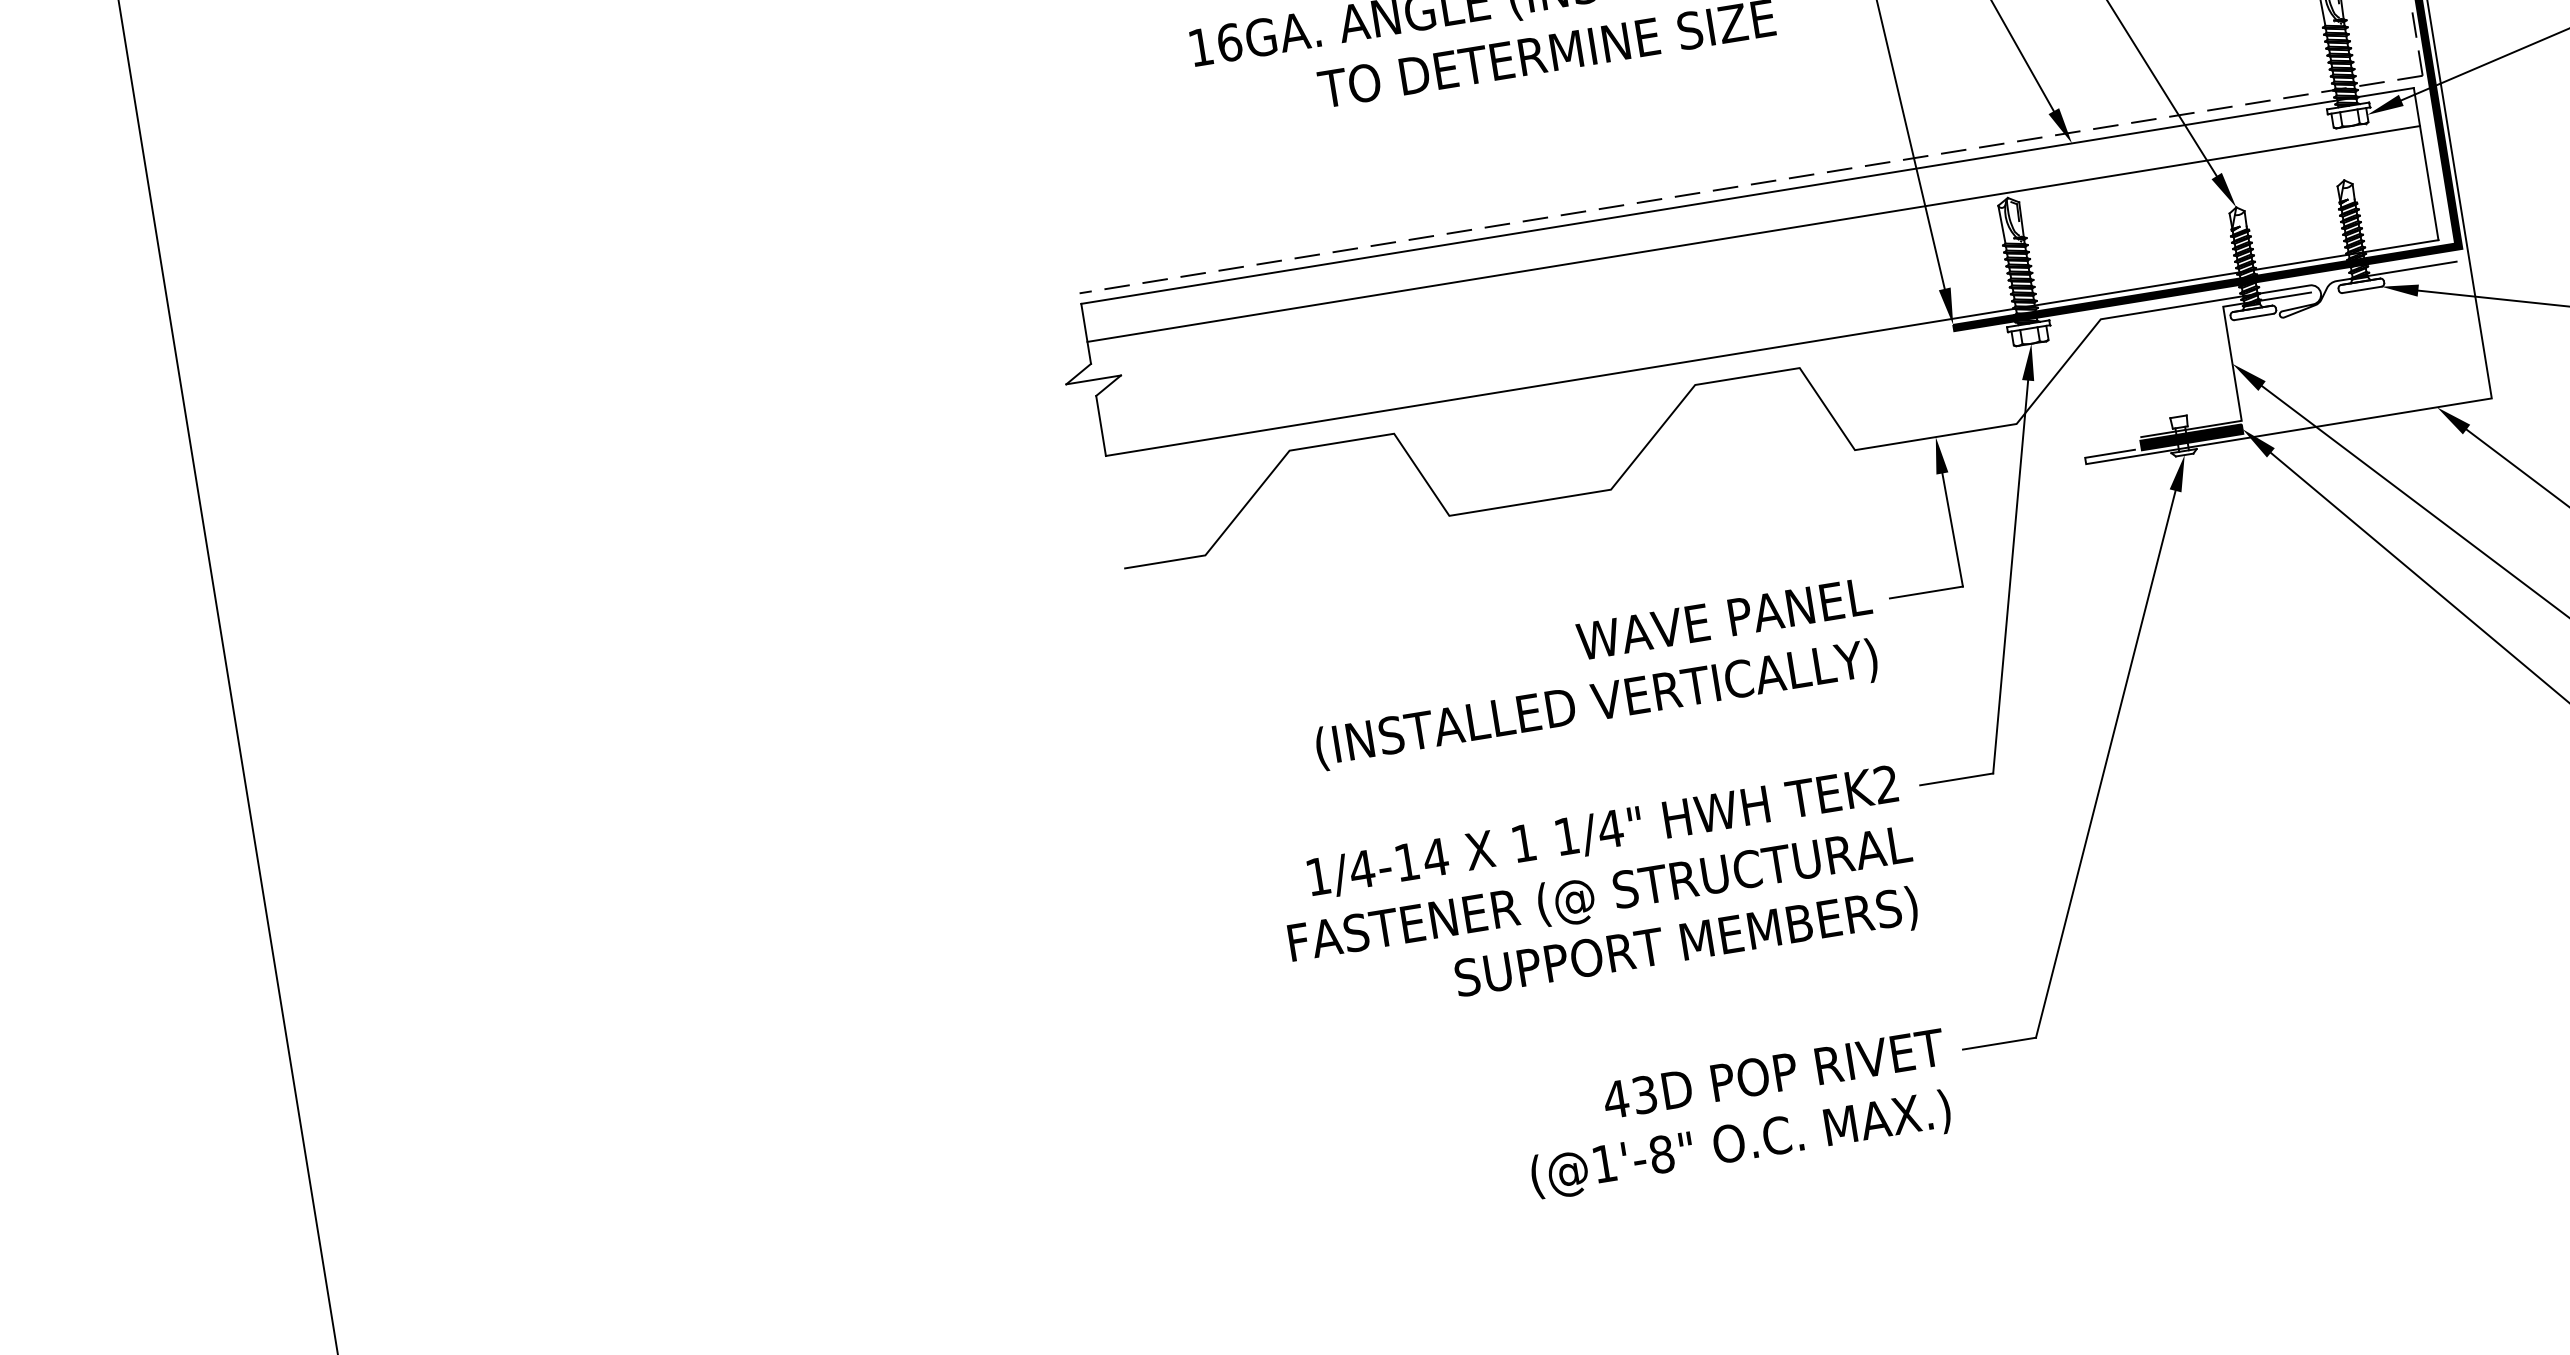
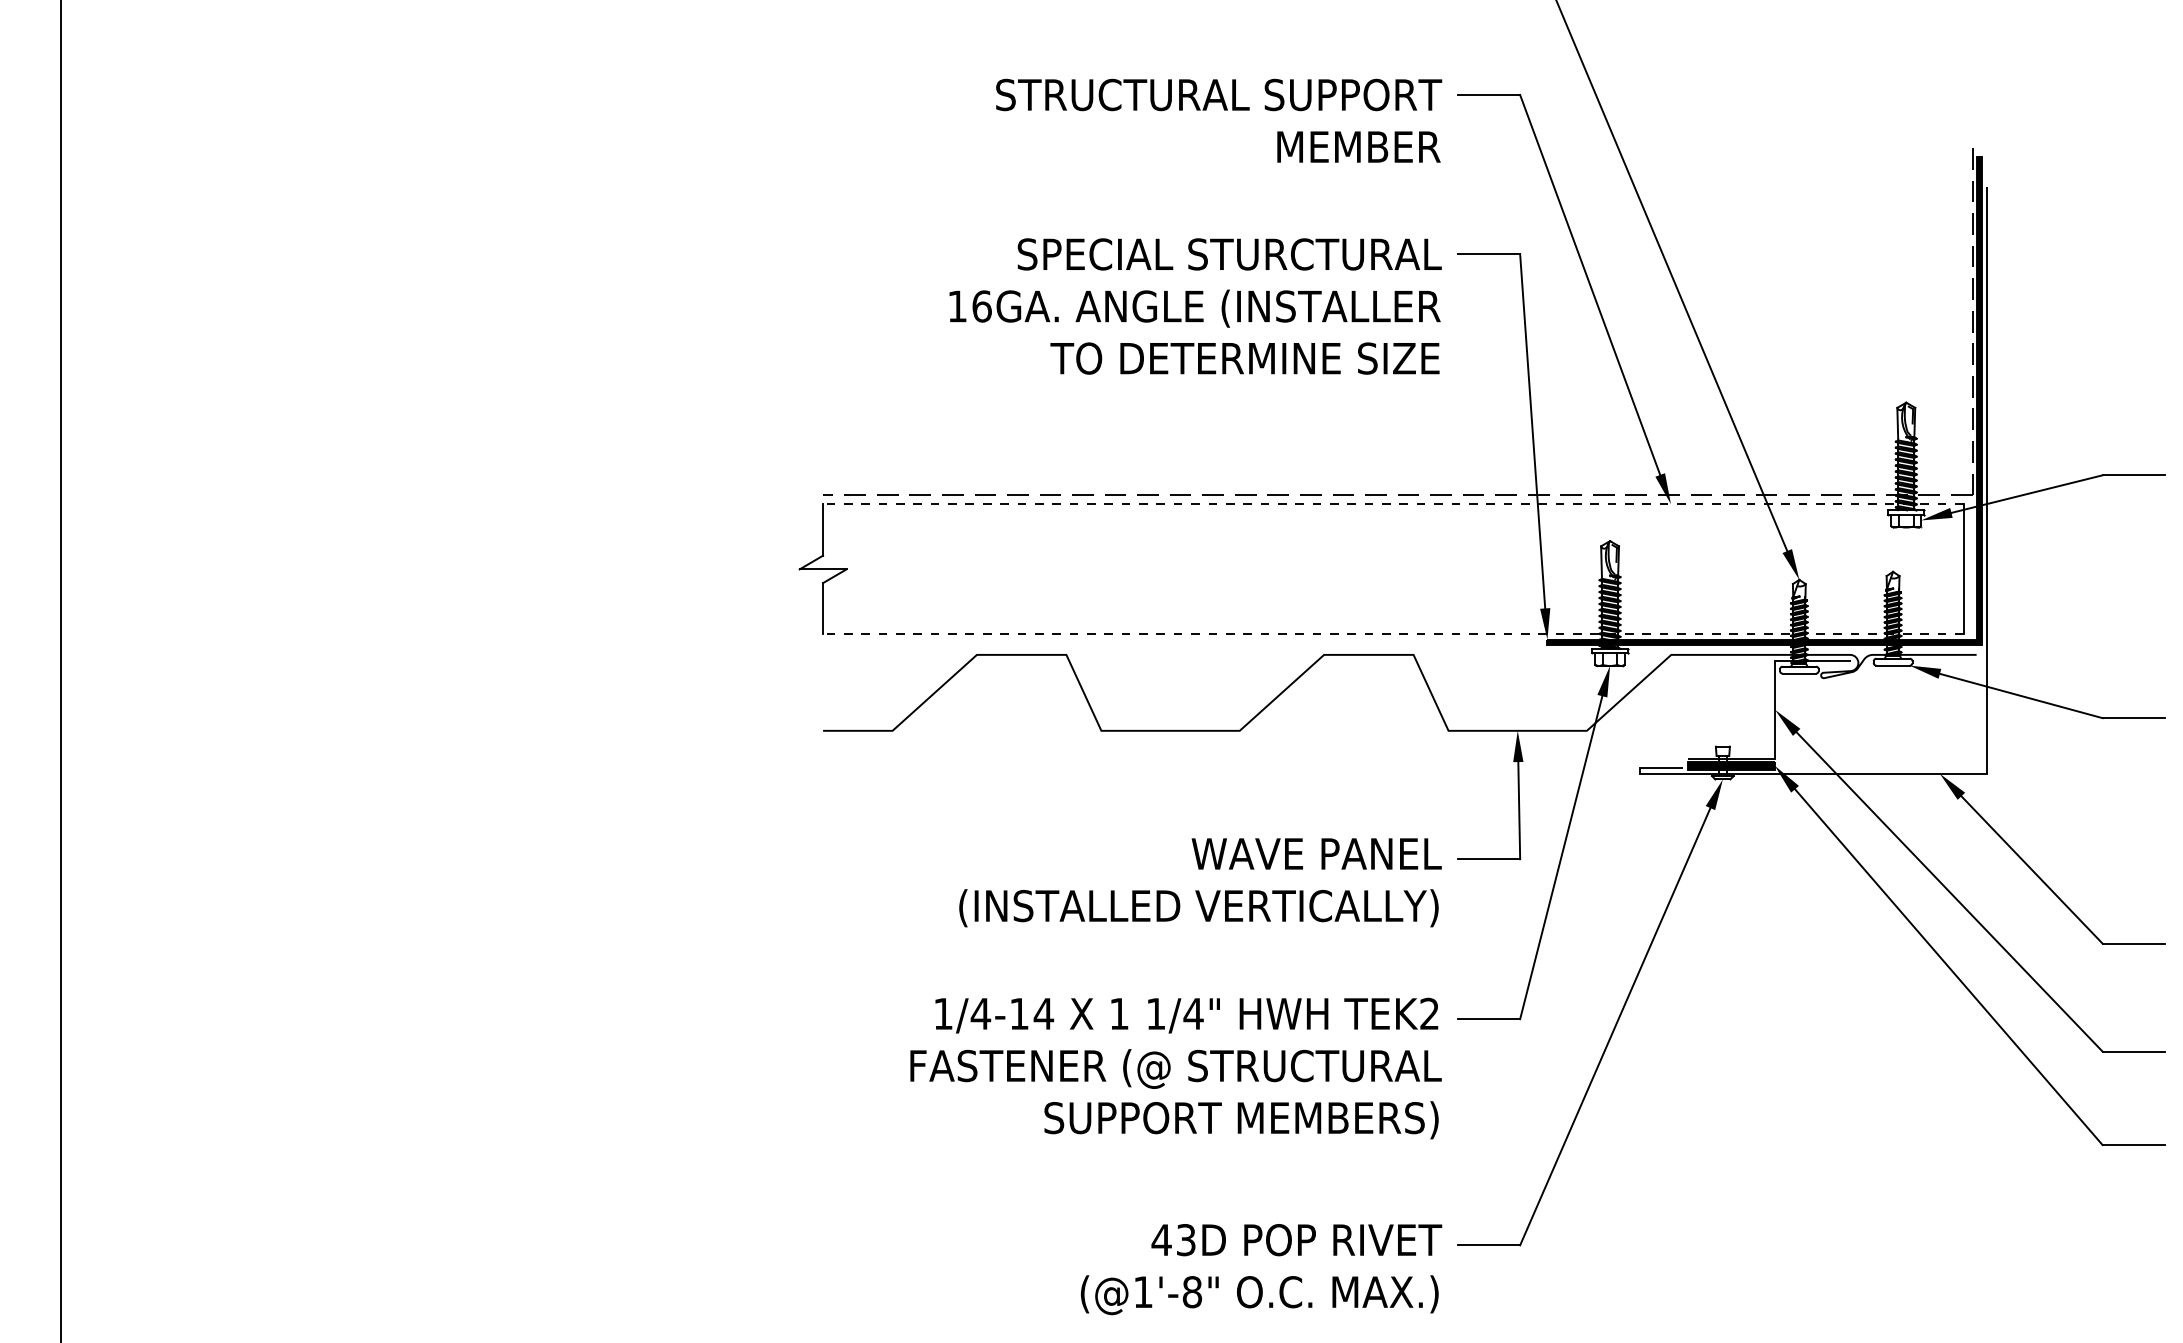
line: (1746, 196) -> (1392, 504), solid -> dashed
line: (1753, 233) -> (1393, 536), removed
line: (1771, 348) -> (1392, 634), solid -> dashed

